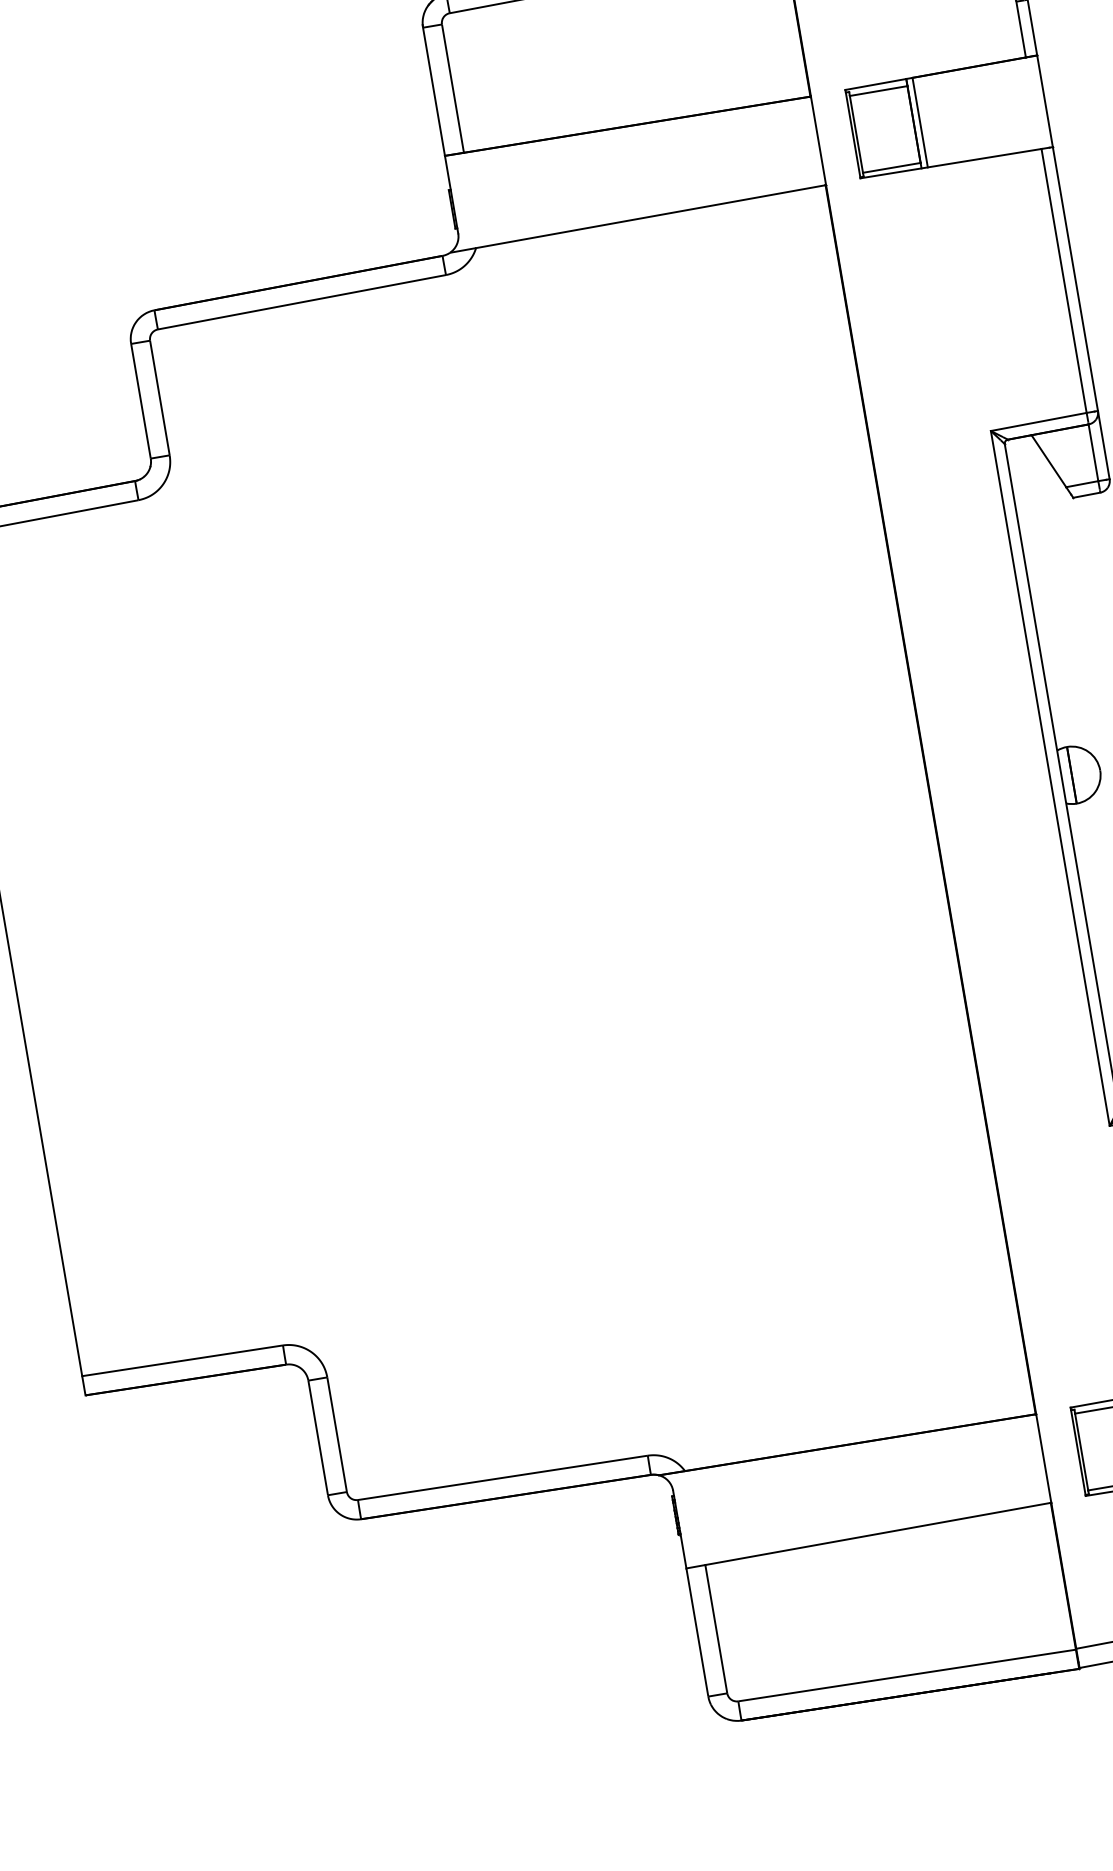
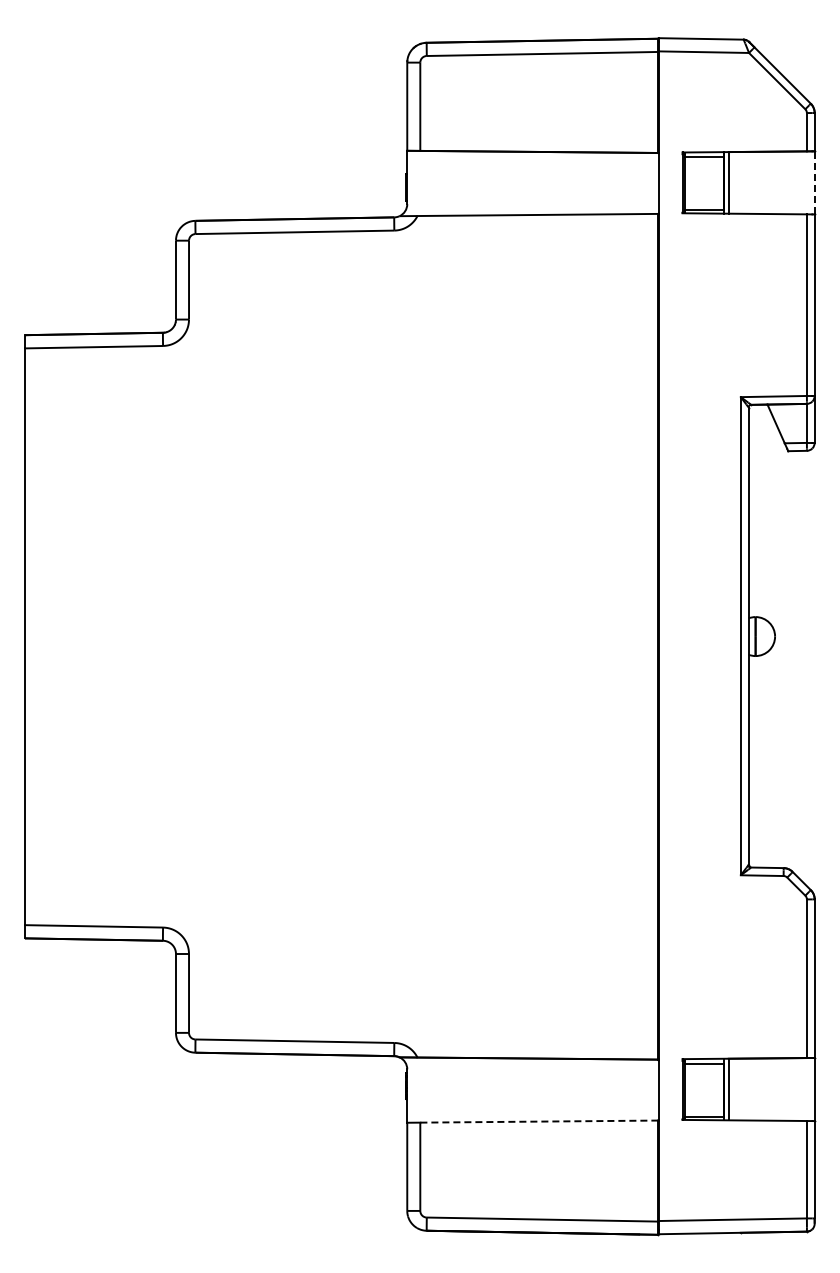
line: (1044, 100) -> (814, 182), solid -> dashed
line: (876, 1534) -> (538, 1121), solid -> dashed

